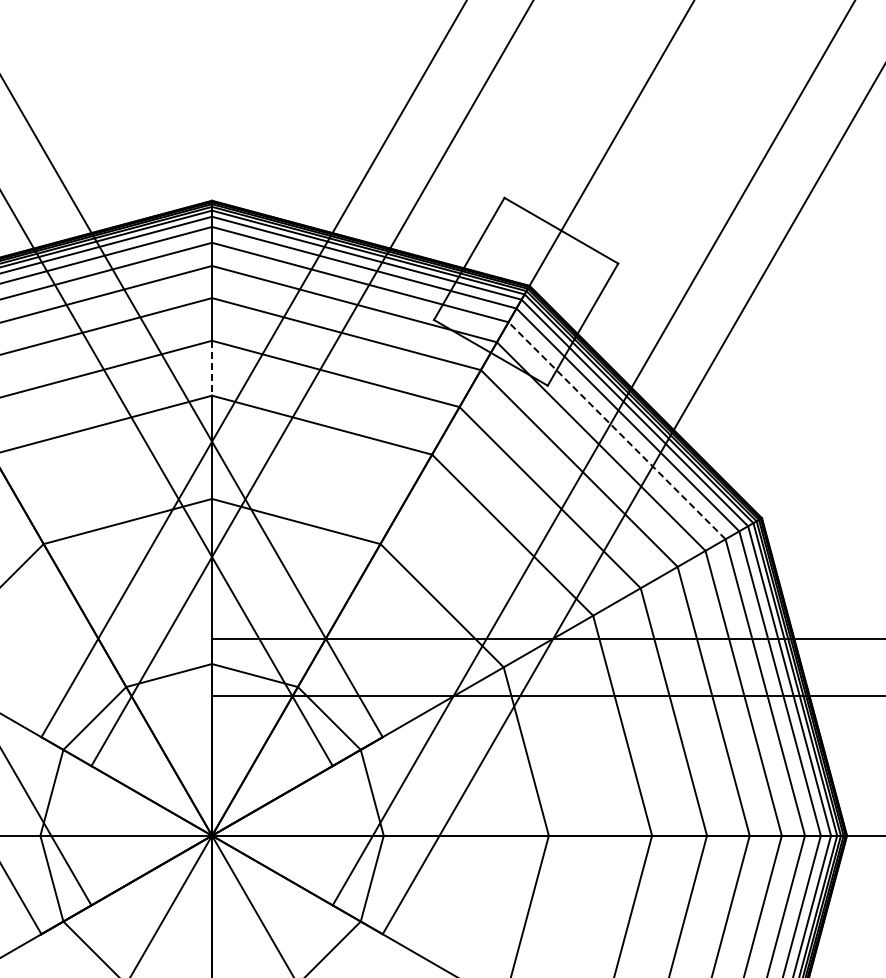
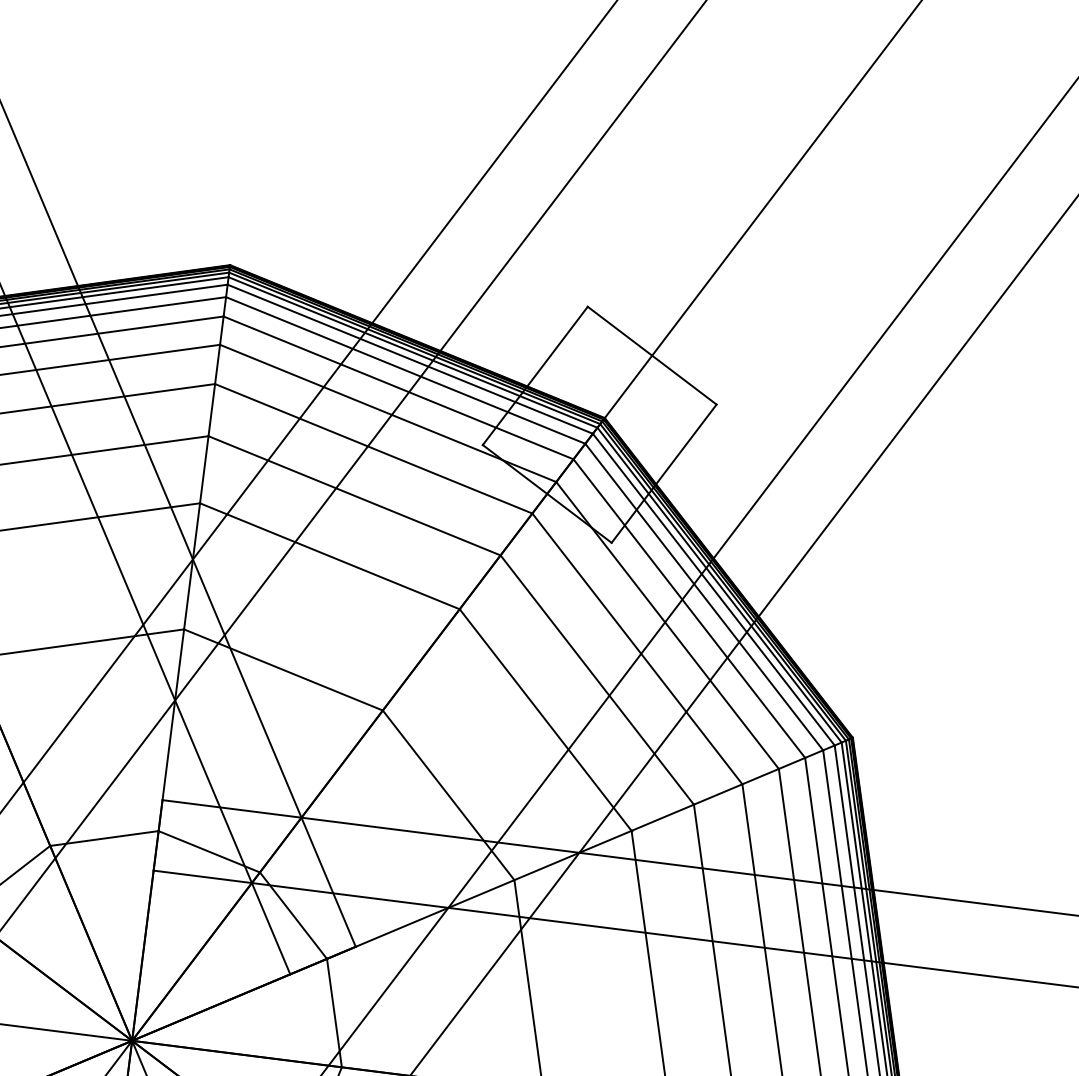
line: (212, 368) -> (204, 470), dashed -> solid
line: (616, 430) -> (688, 608), dashed -> solid

